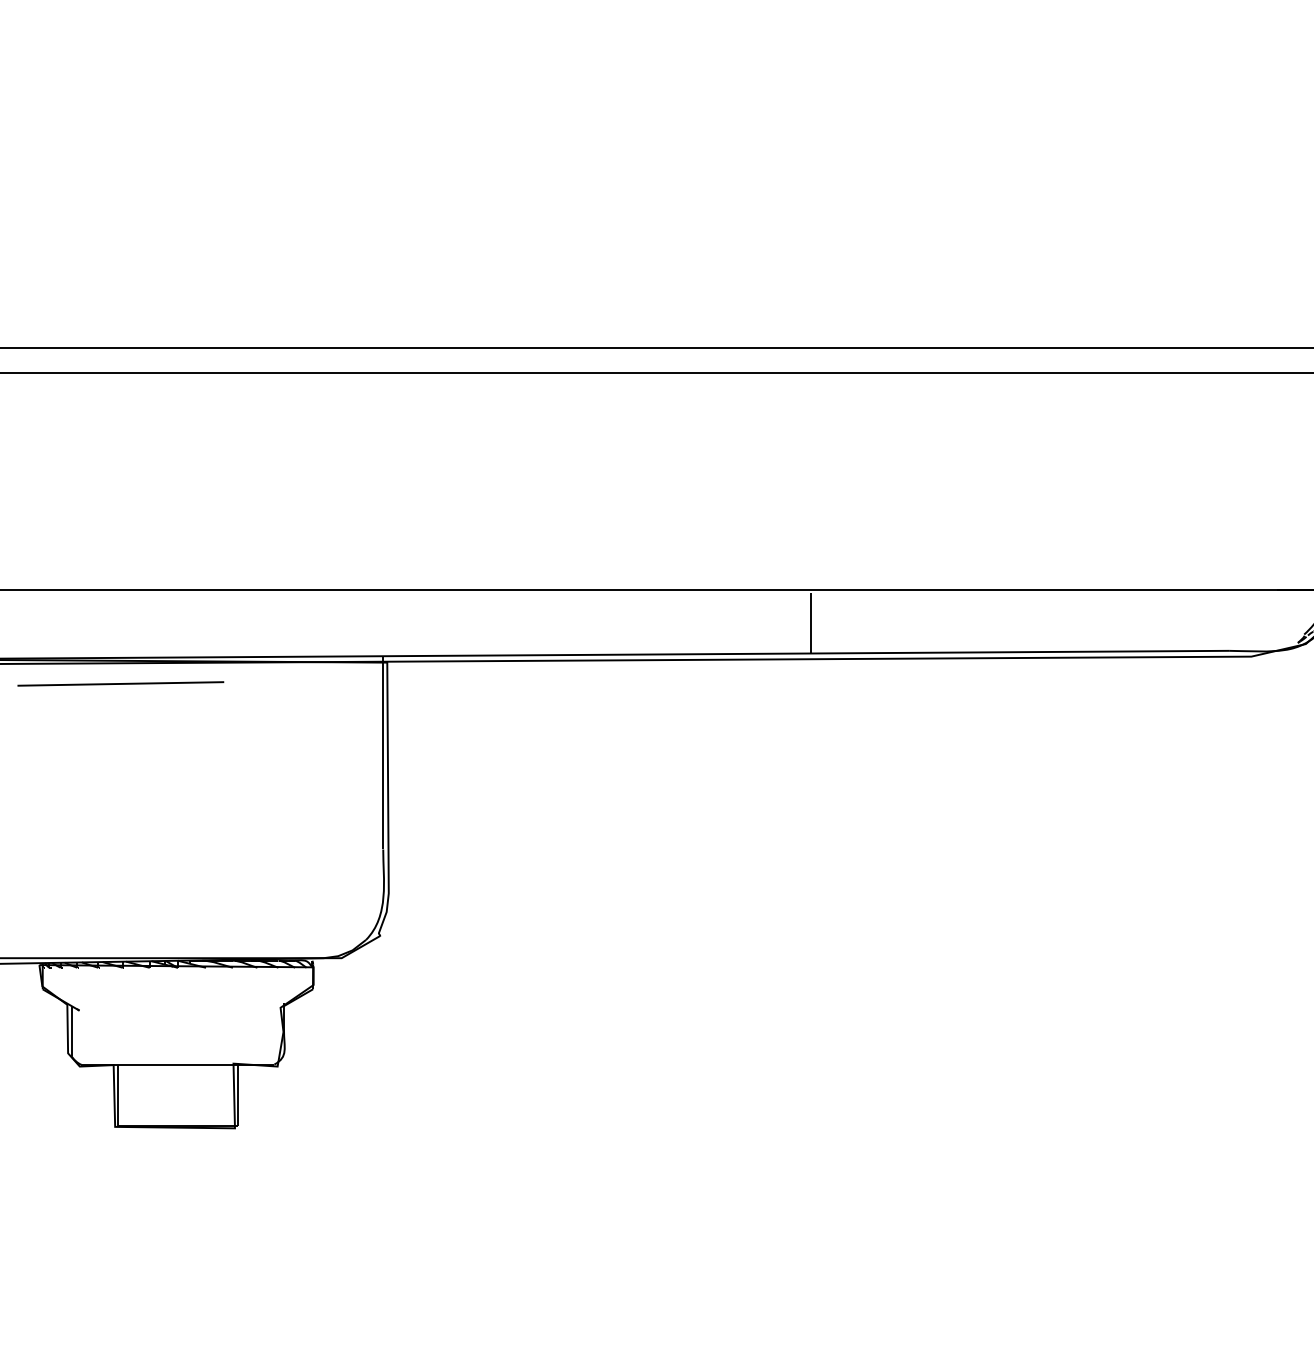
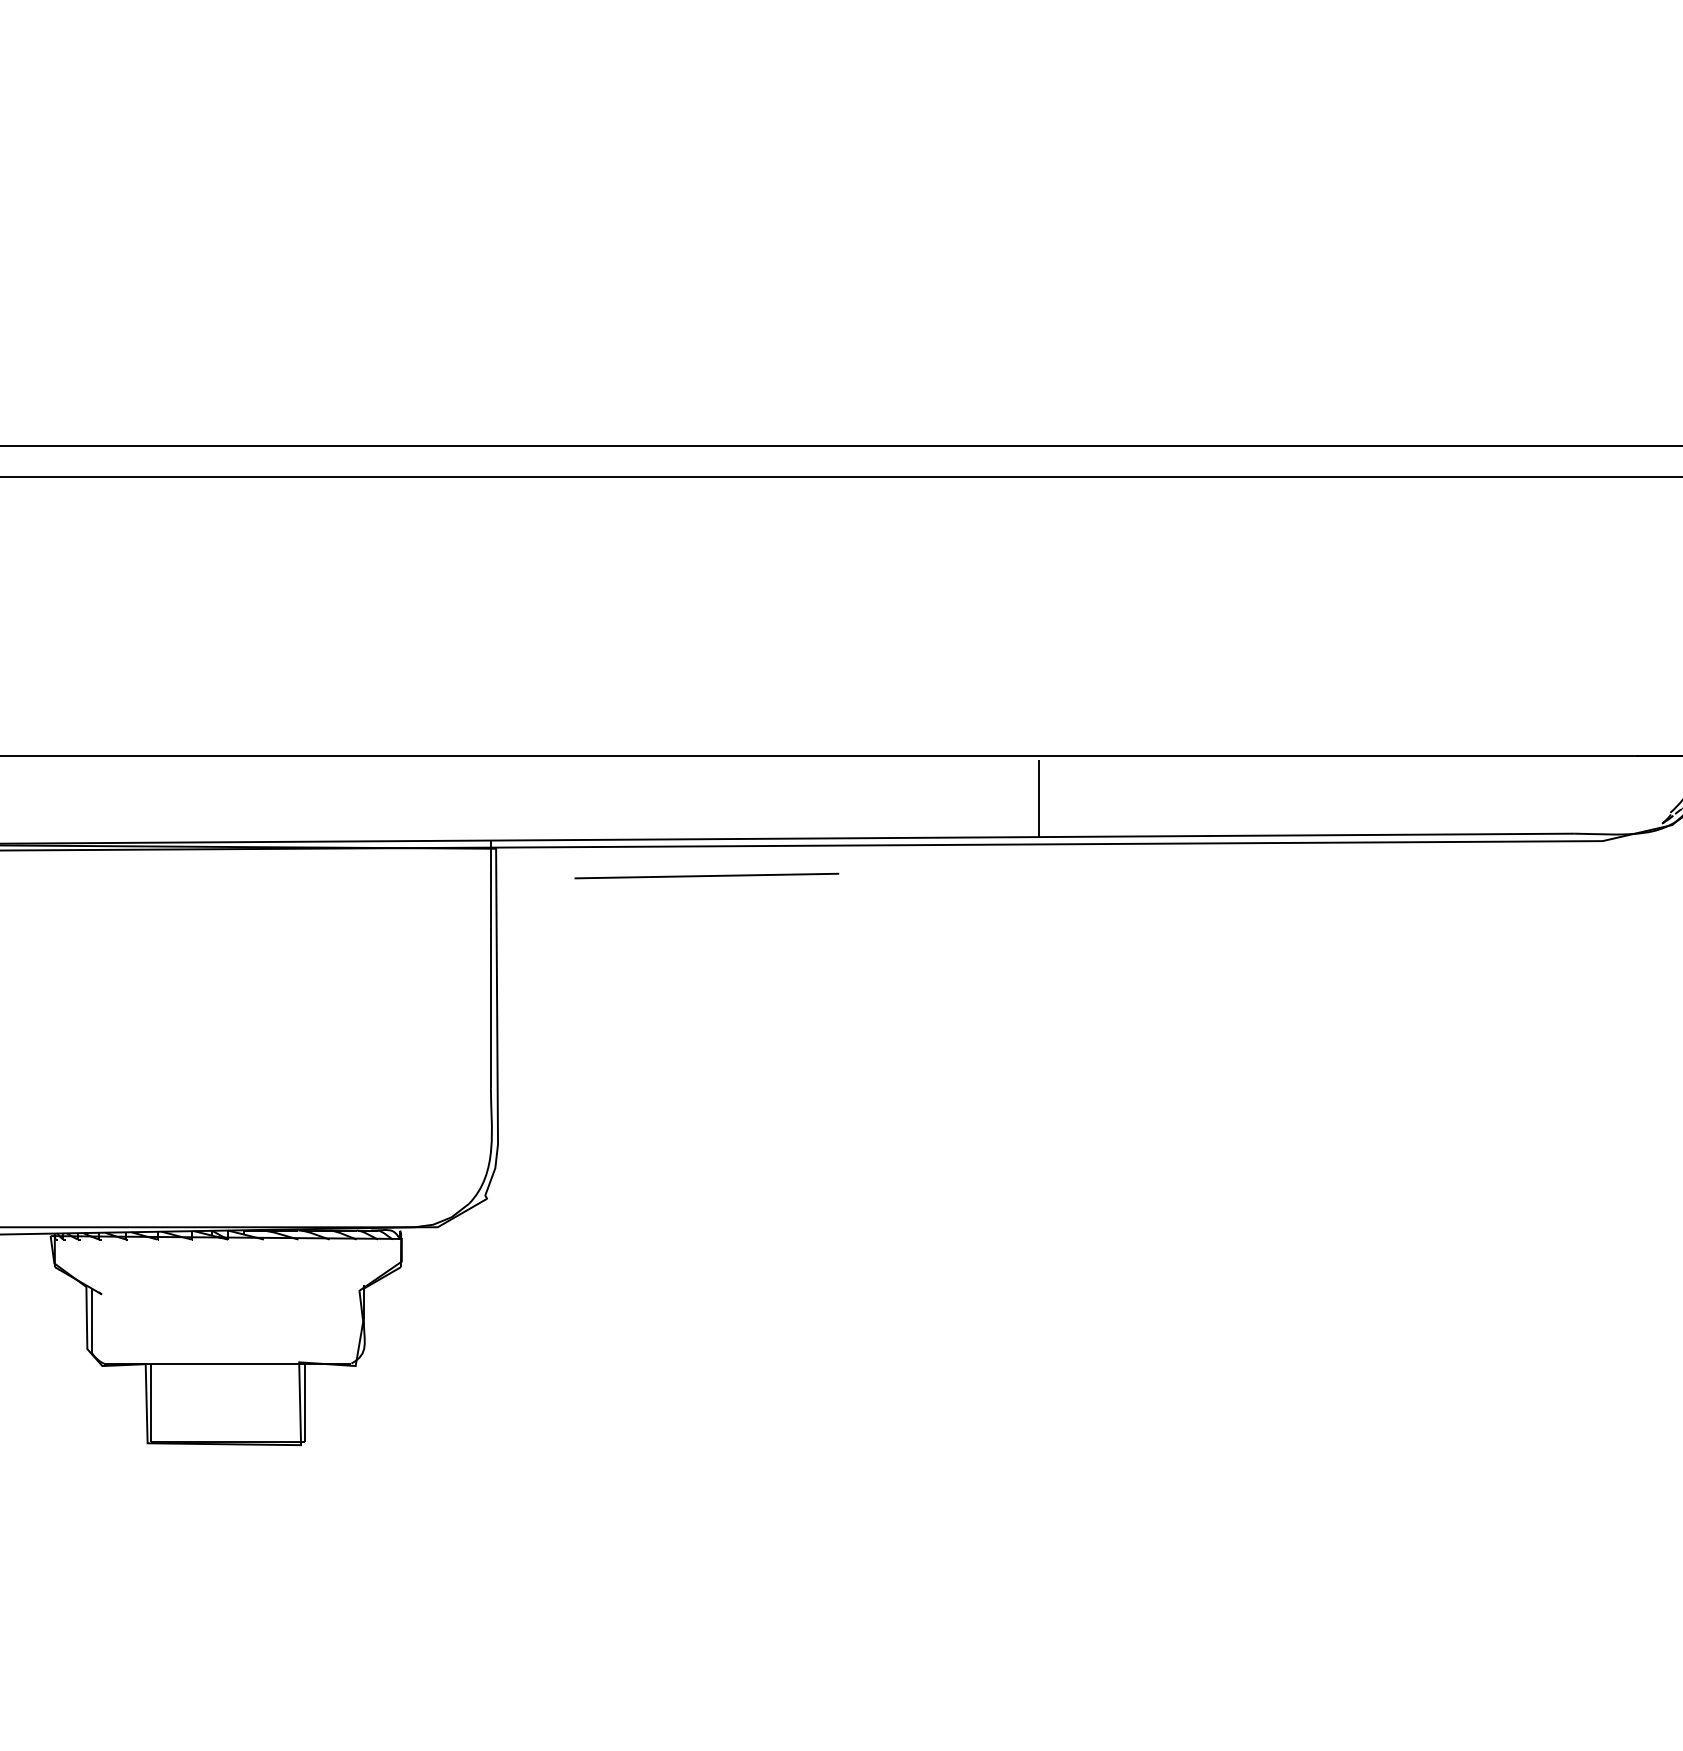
line: (120, 683) -> (706, 875), moved

